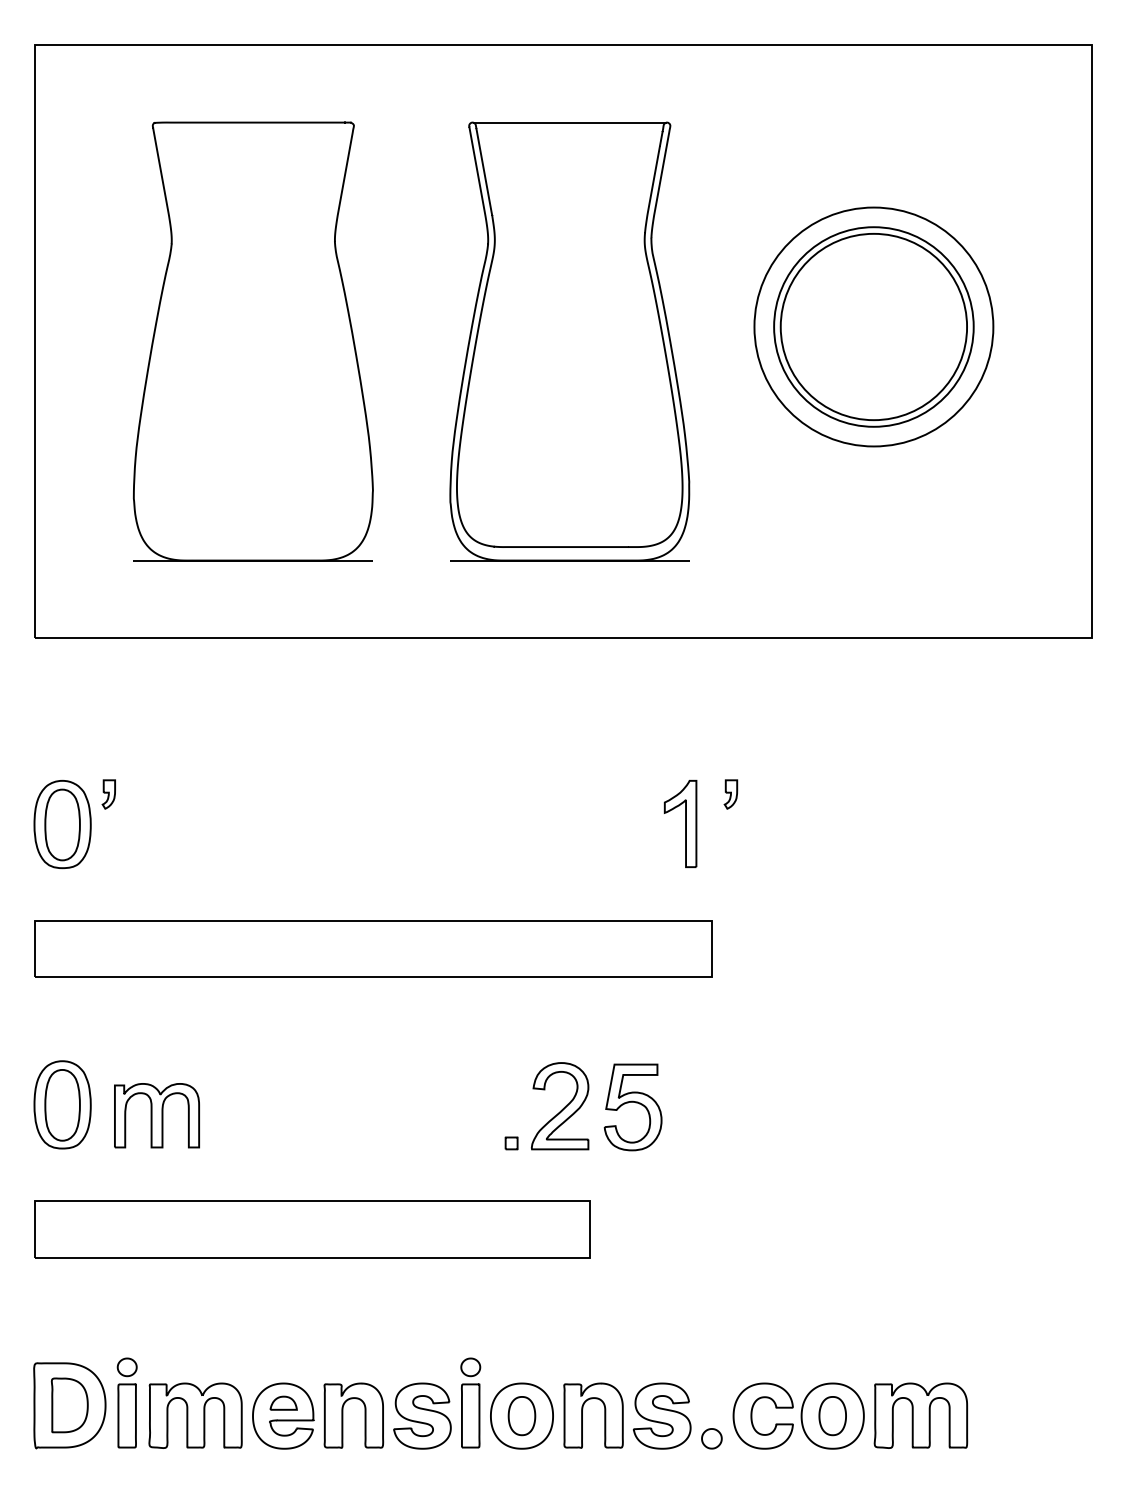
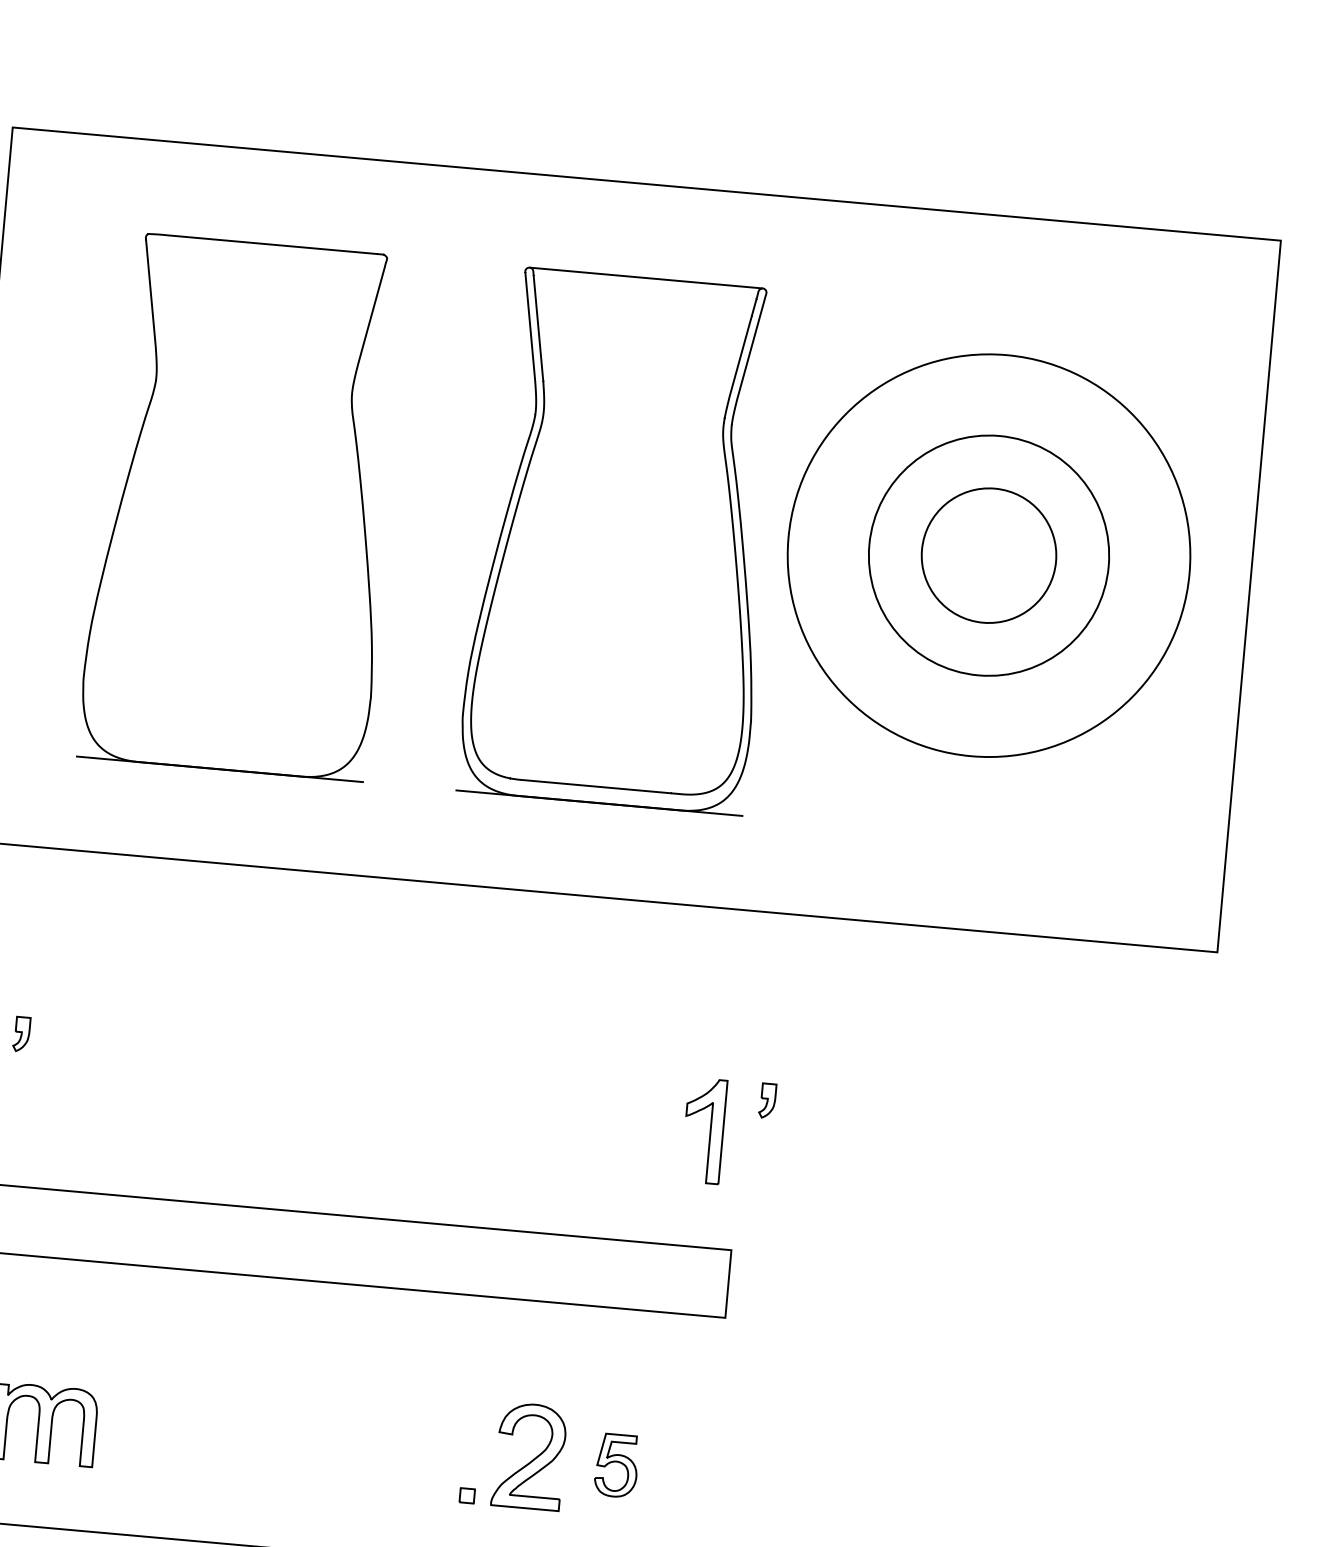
circle: (873, 326) -> (988, 555), size x0.6
circle: (873, 326) -> (988, 555), size x1.4
part: (632, 1107) -> (616, 1465), size x0.6

